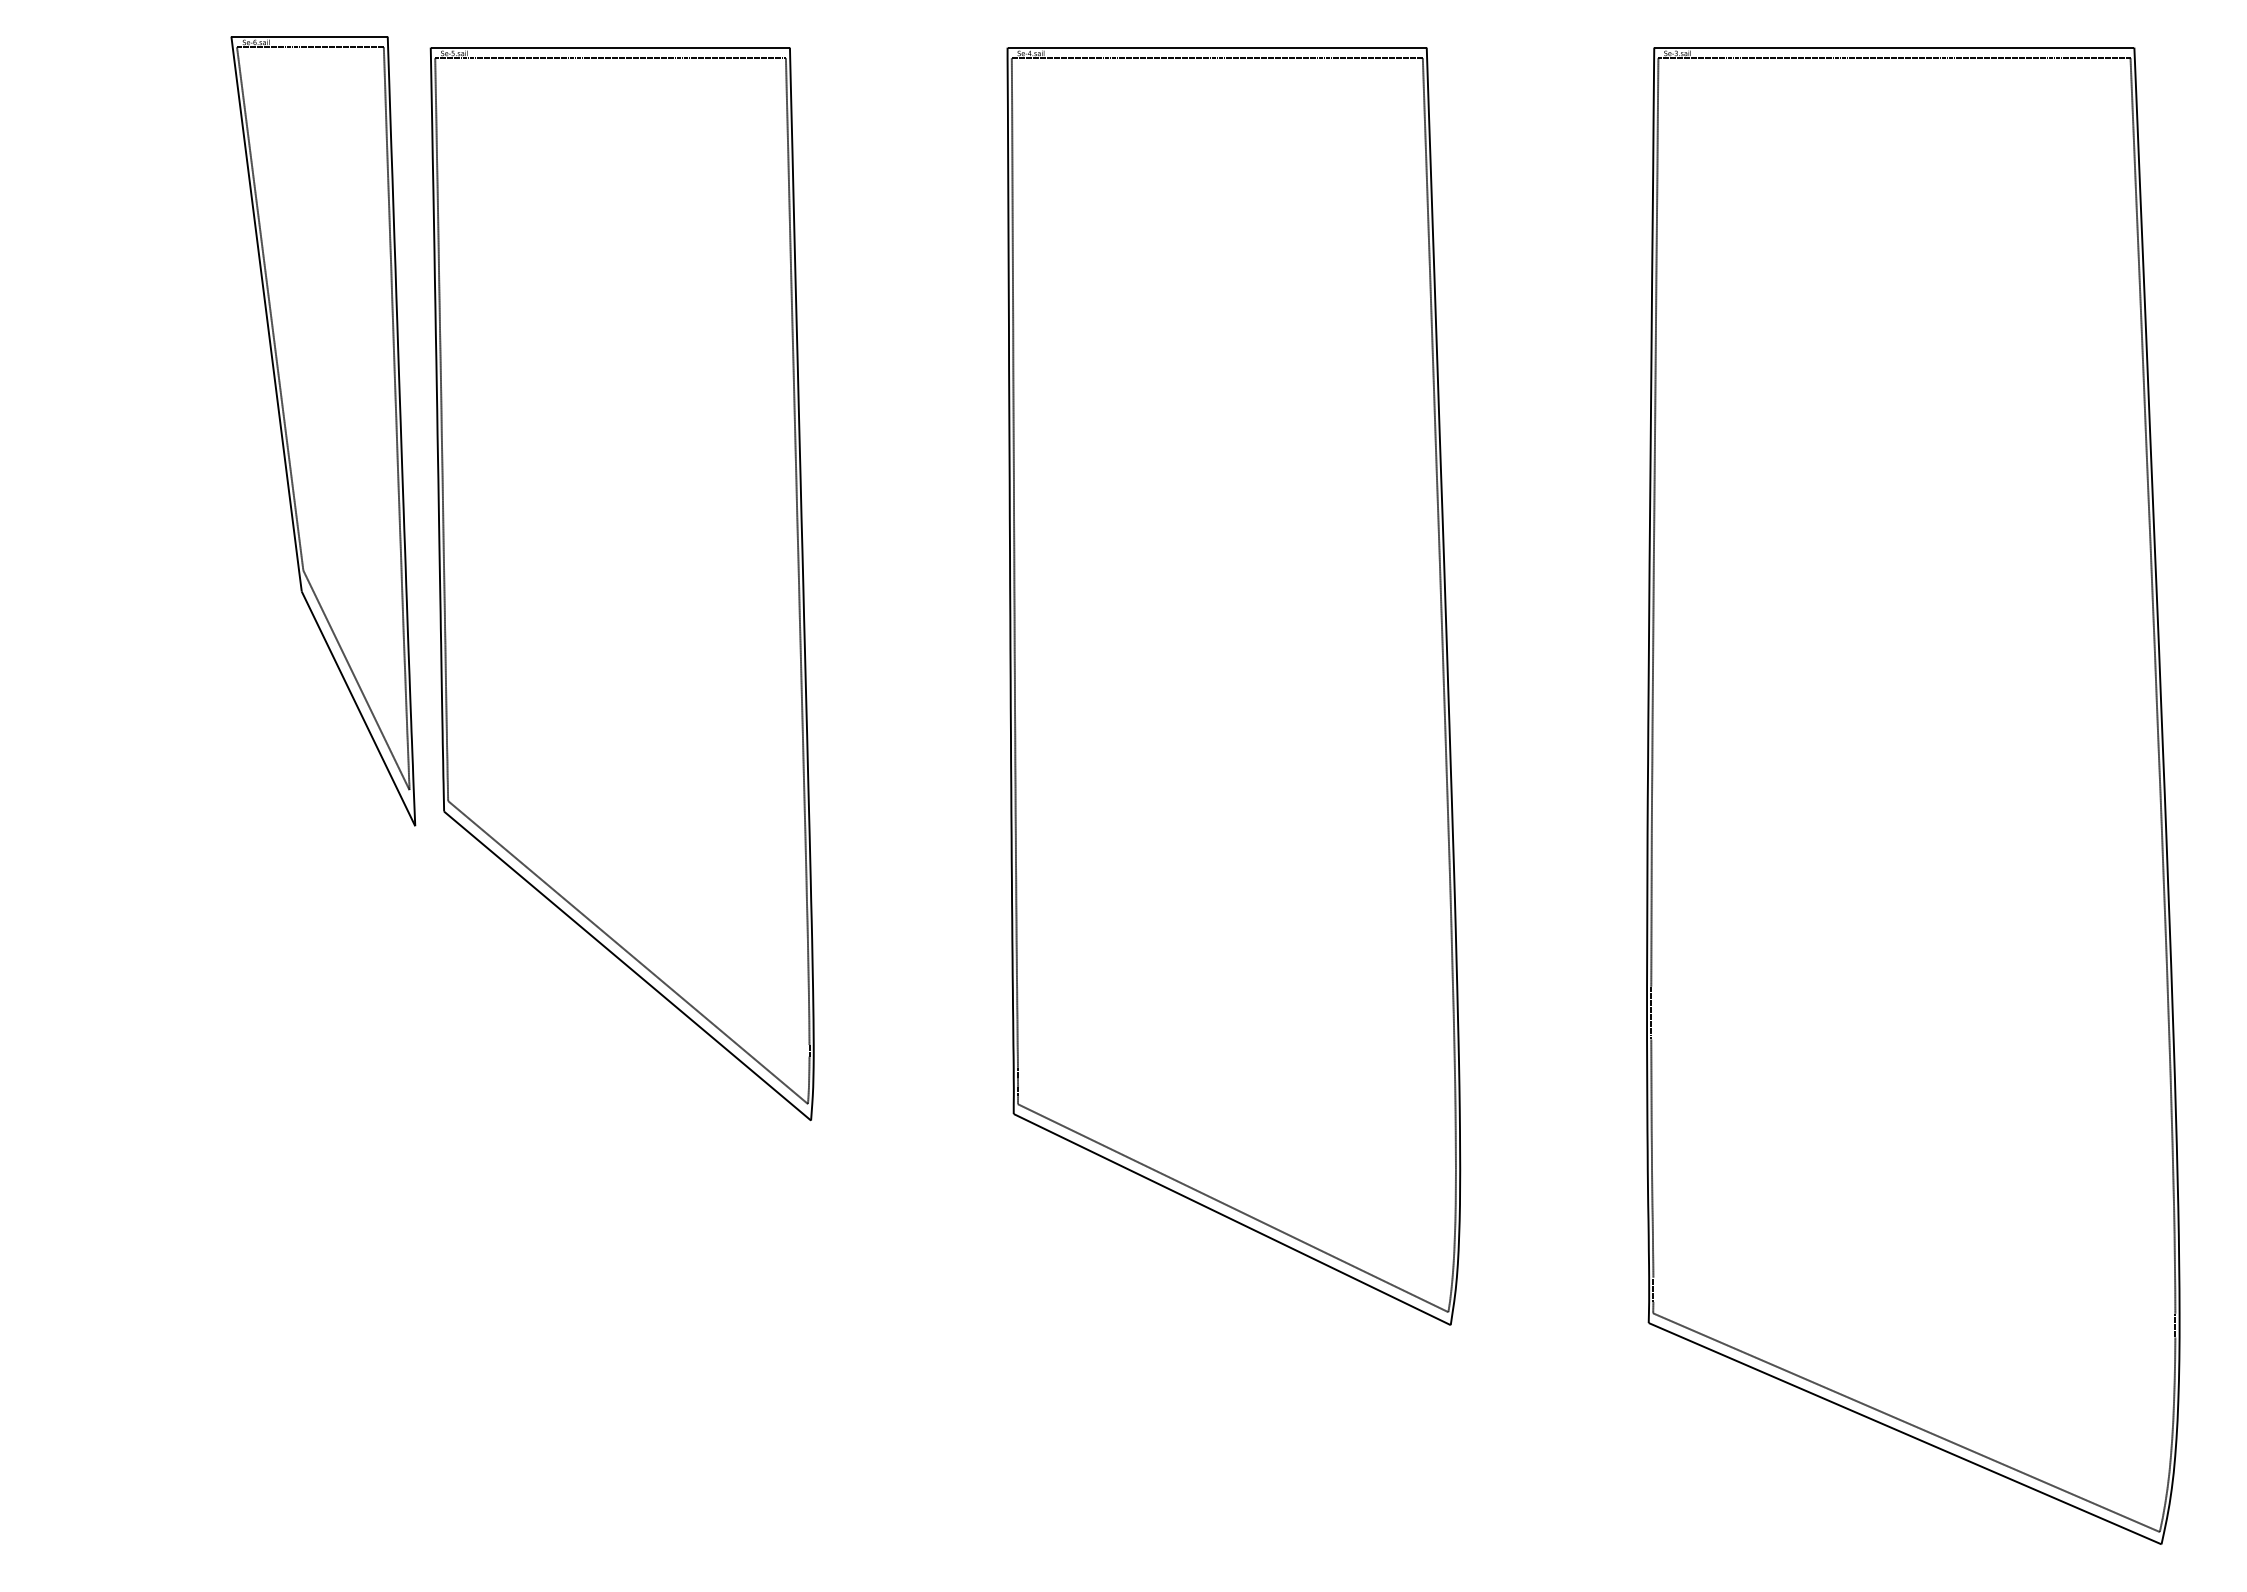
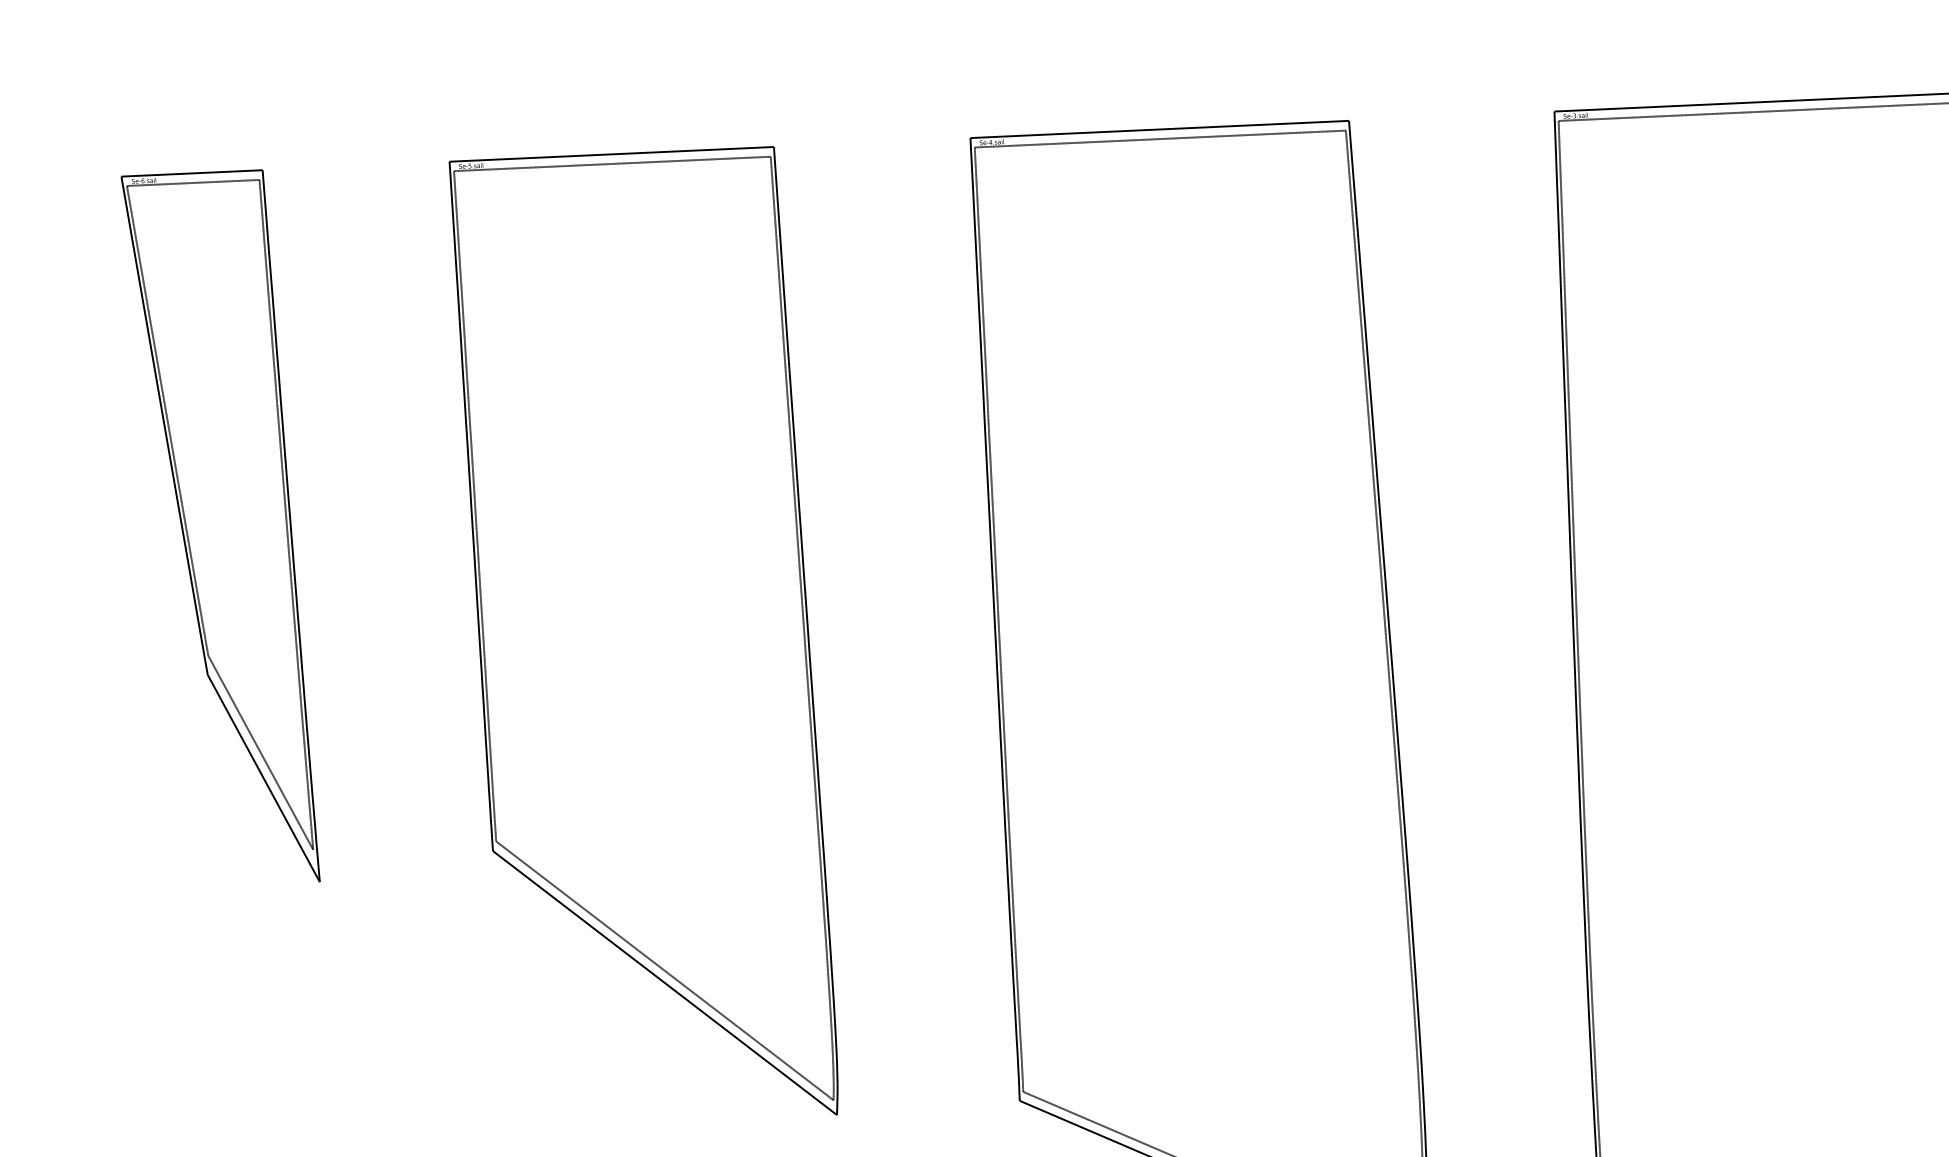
part: (323, 431) -> (220, 529), moved

